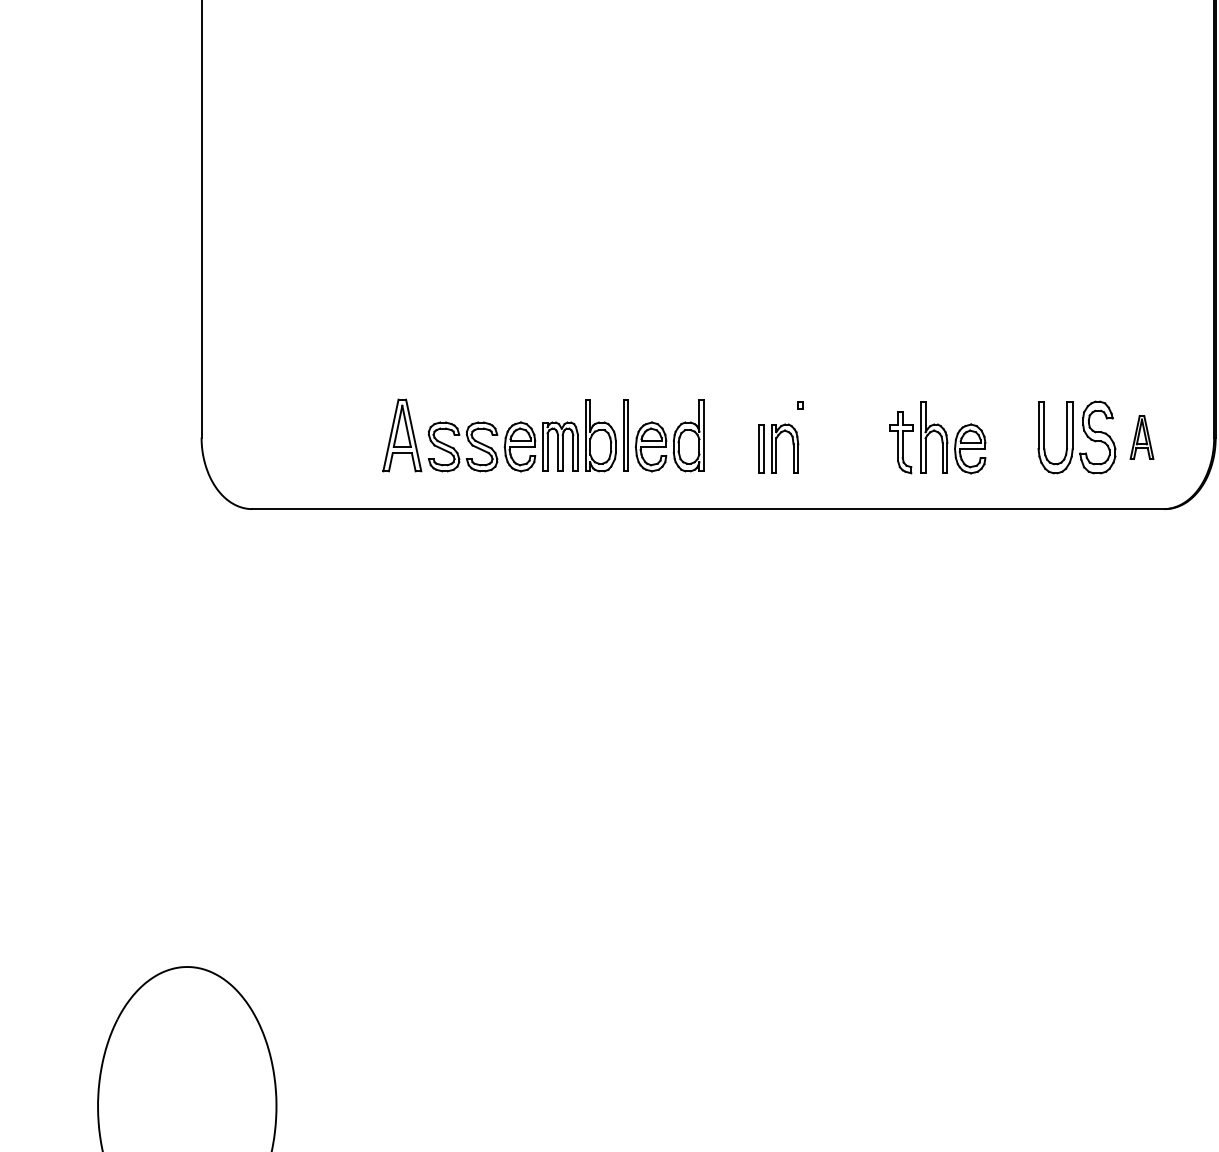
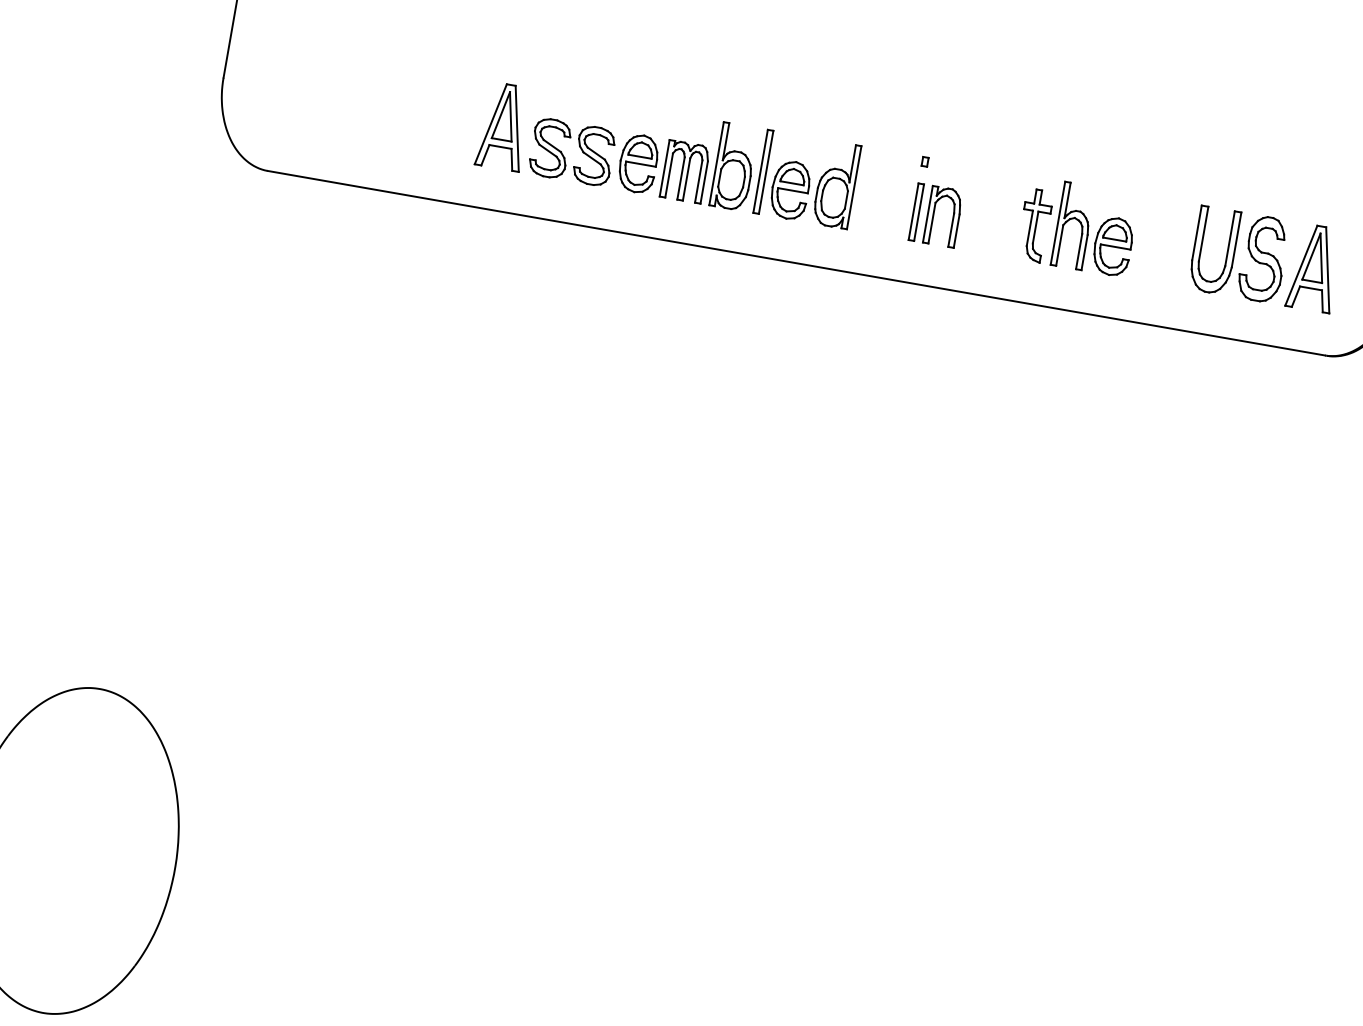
part: (543, 435) -> (667, 155), moved
part: (1141, 437) -> (1313, 267), size x1.67
part: (778, 448) -> (935, 215), moved

